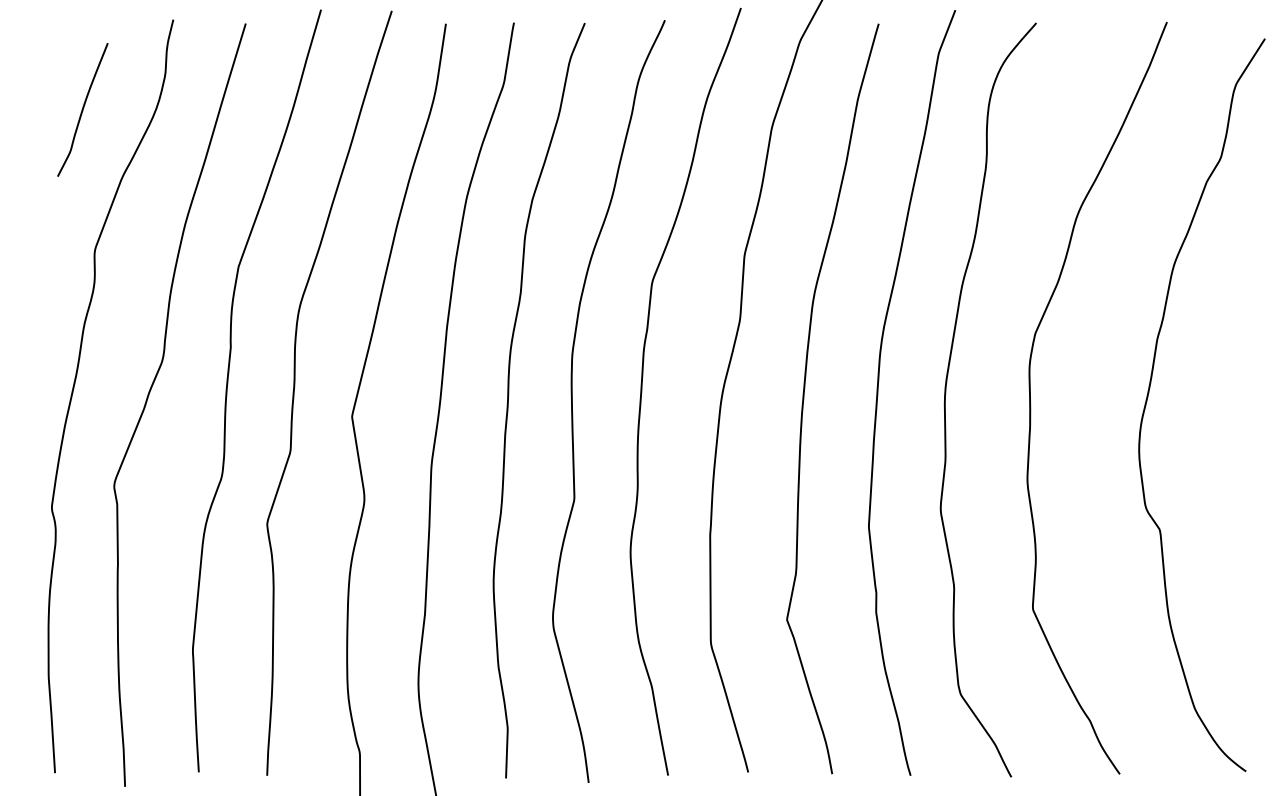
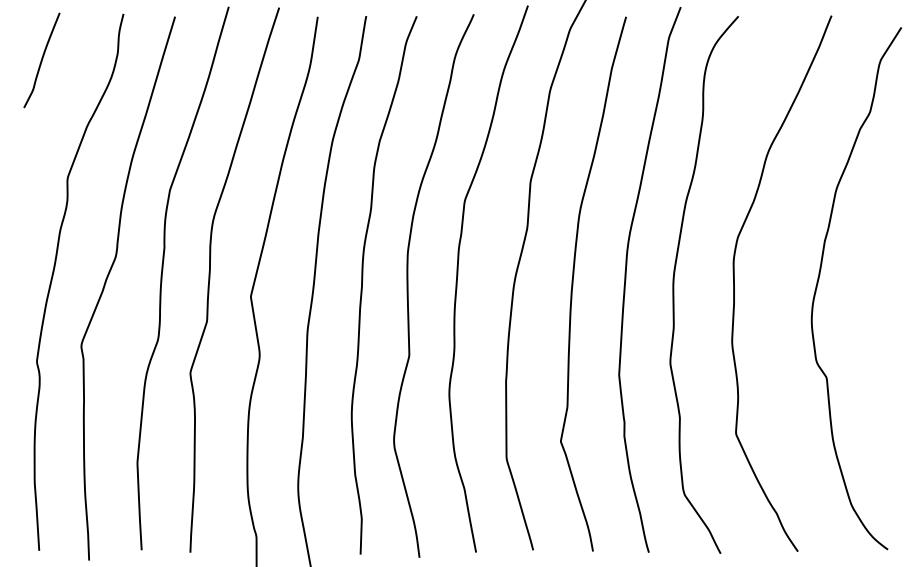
curve: (82, 109) -> (41, 60), moved

